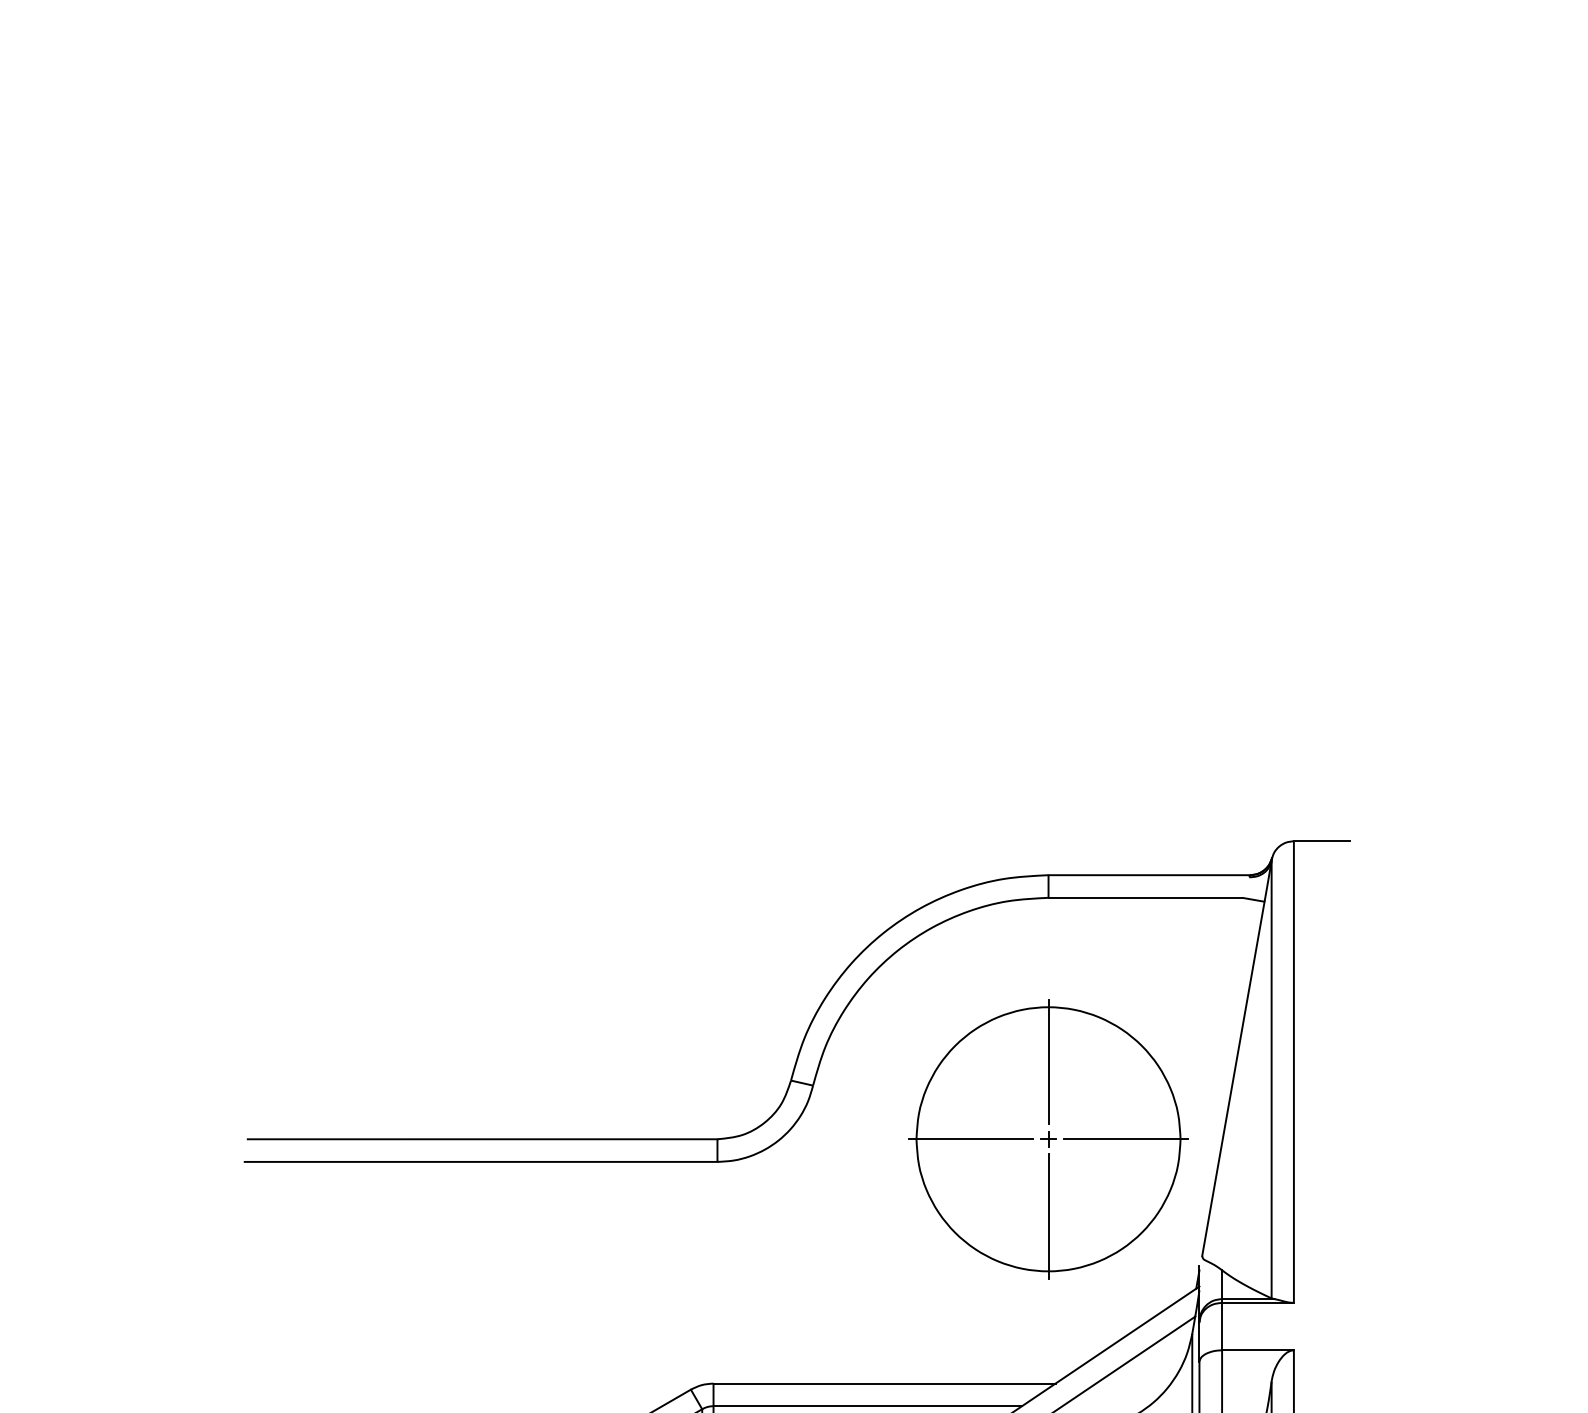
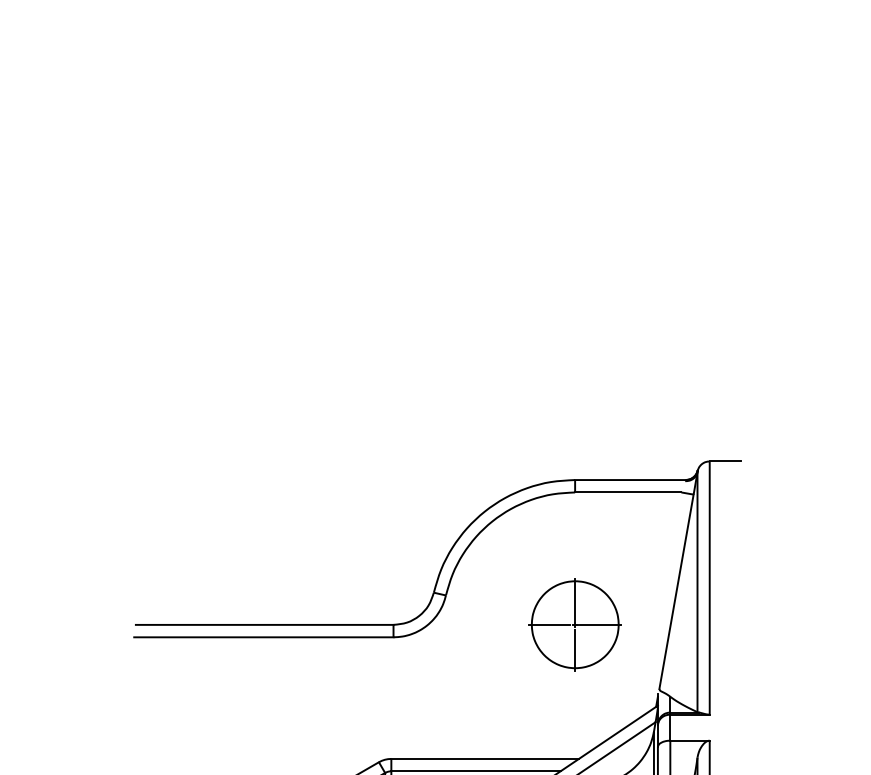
part: (1049, 1138) -> (575, 624), size x0.6

